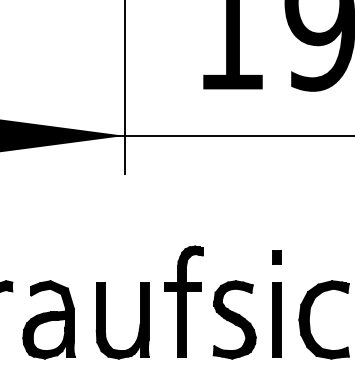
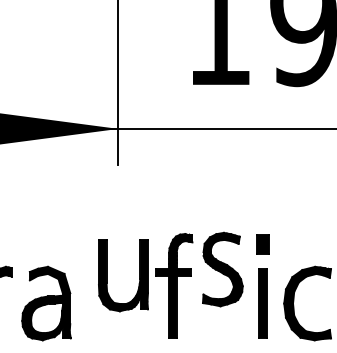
part: (276, 257) -> (262, 244), size x1.6
part: (234, 319) -> (222, 269), moved
part: (105, 320) -> (107, 275), moved

